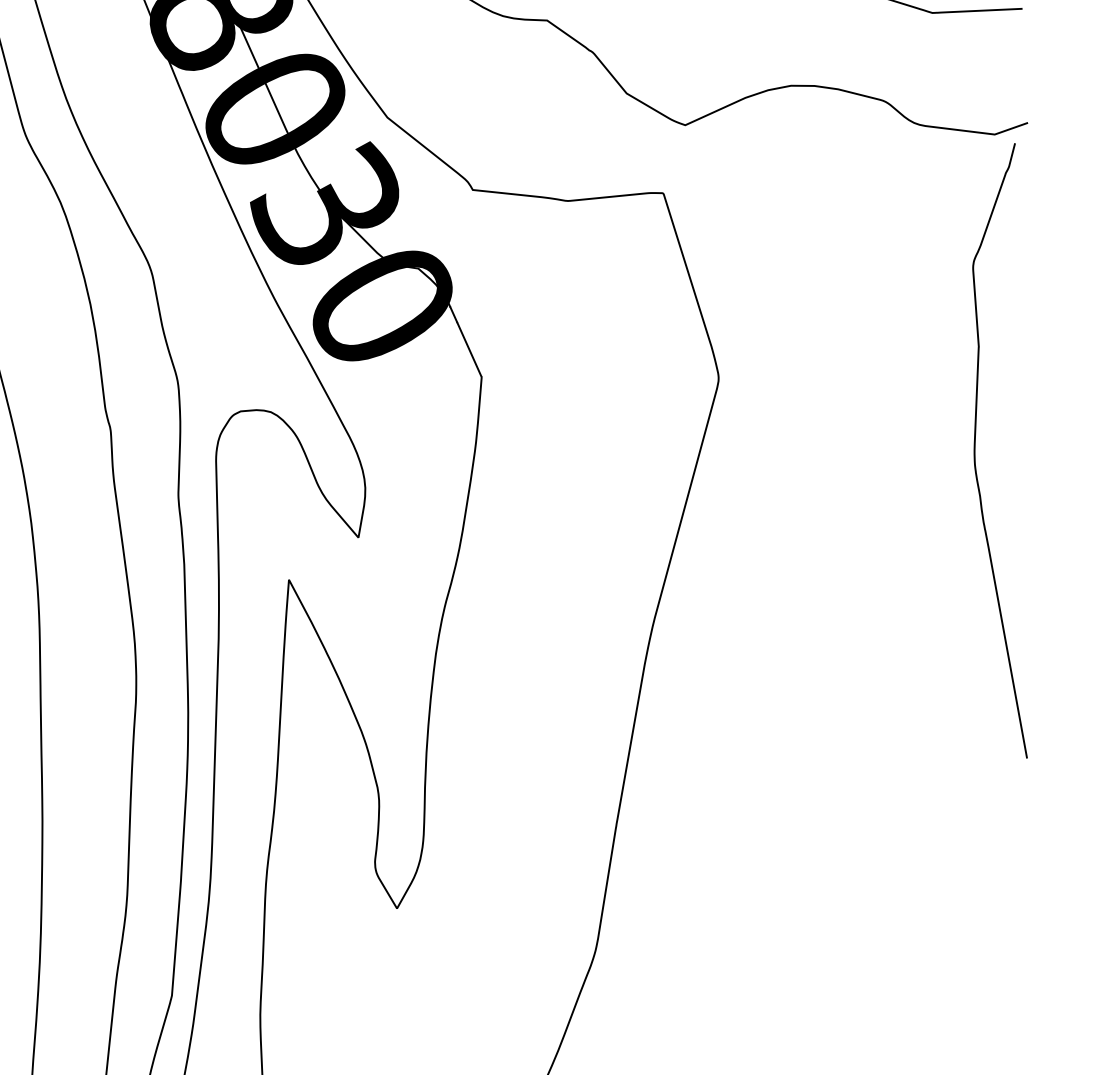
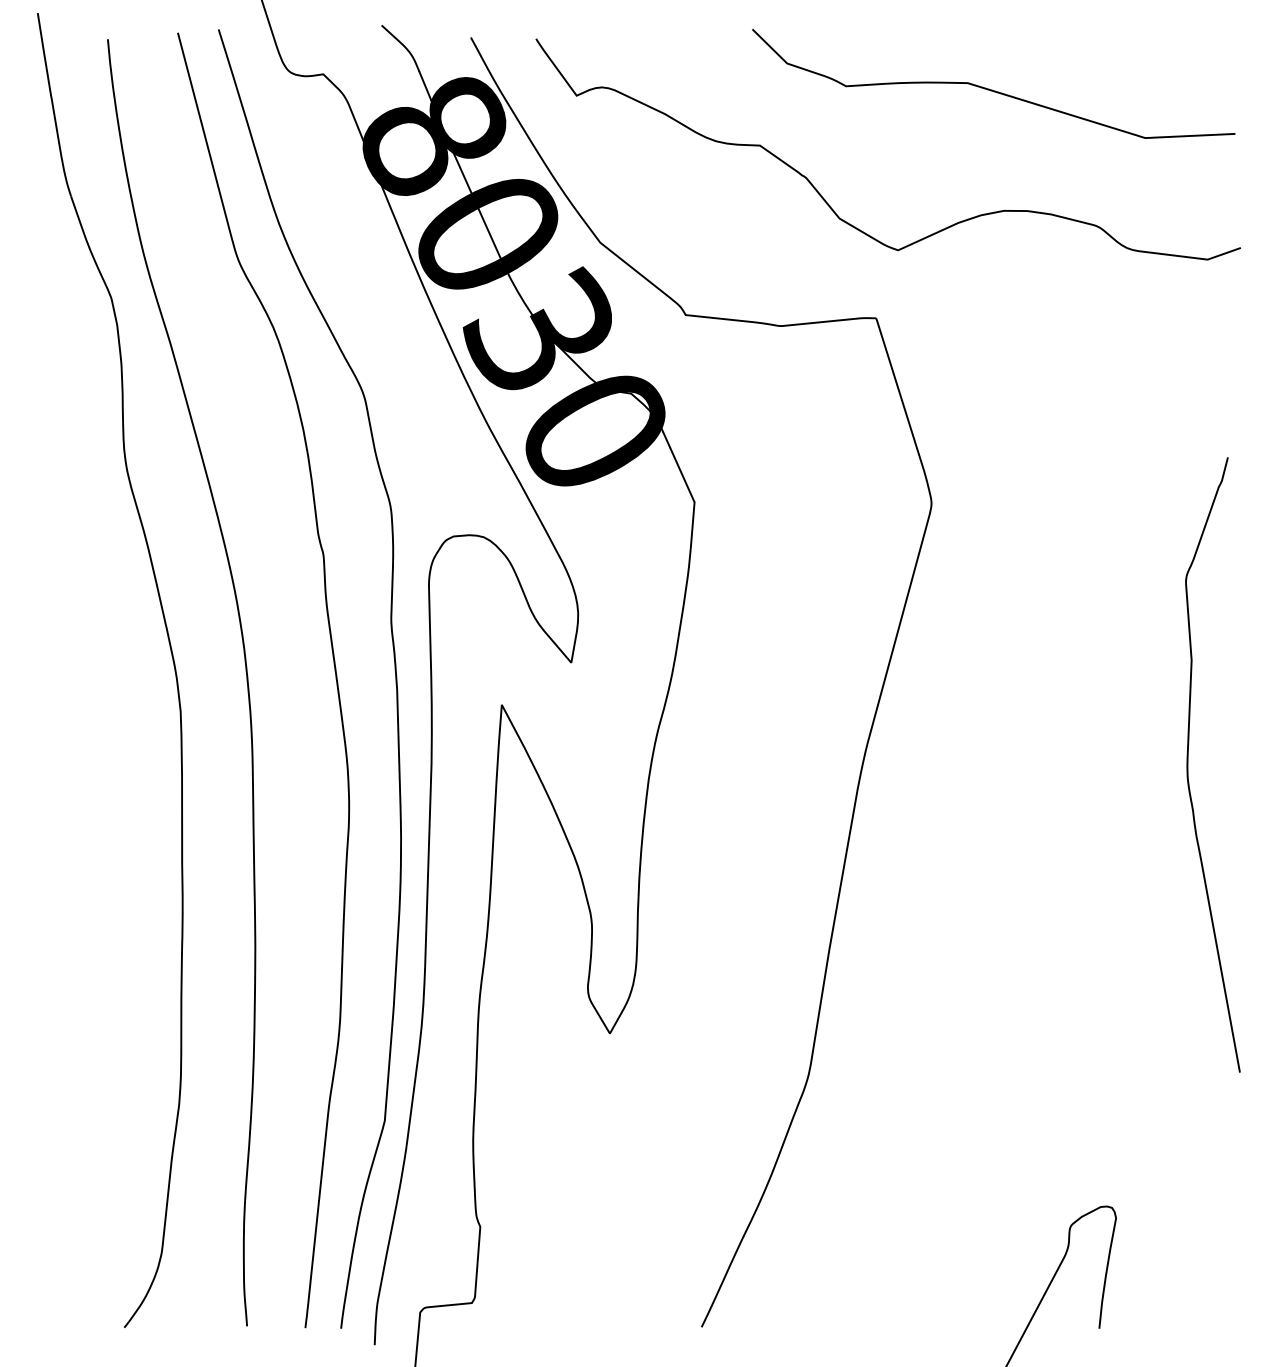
curve: (975, 450) -> (1188, 764), moved

